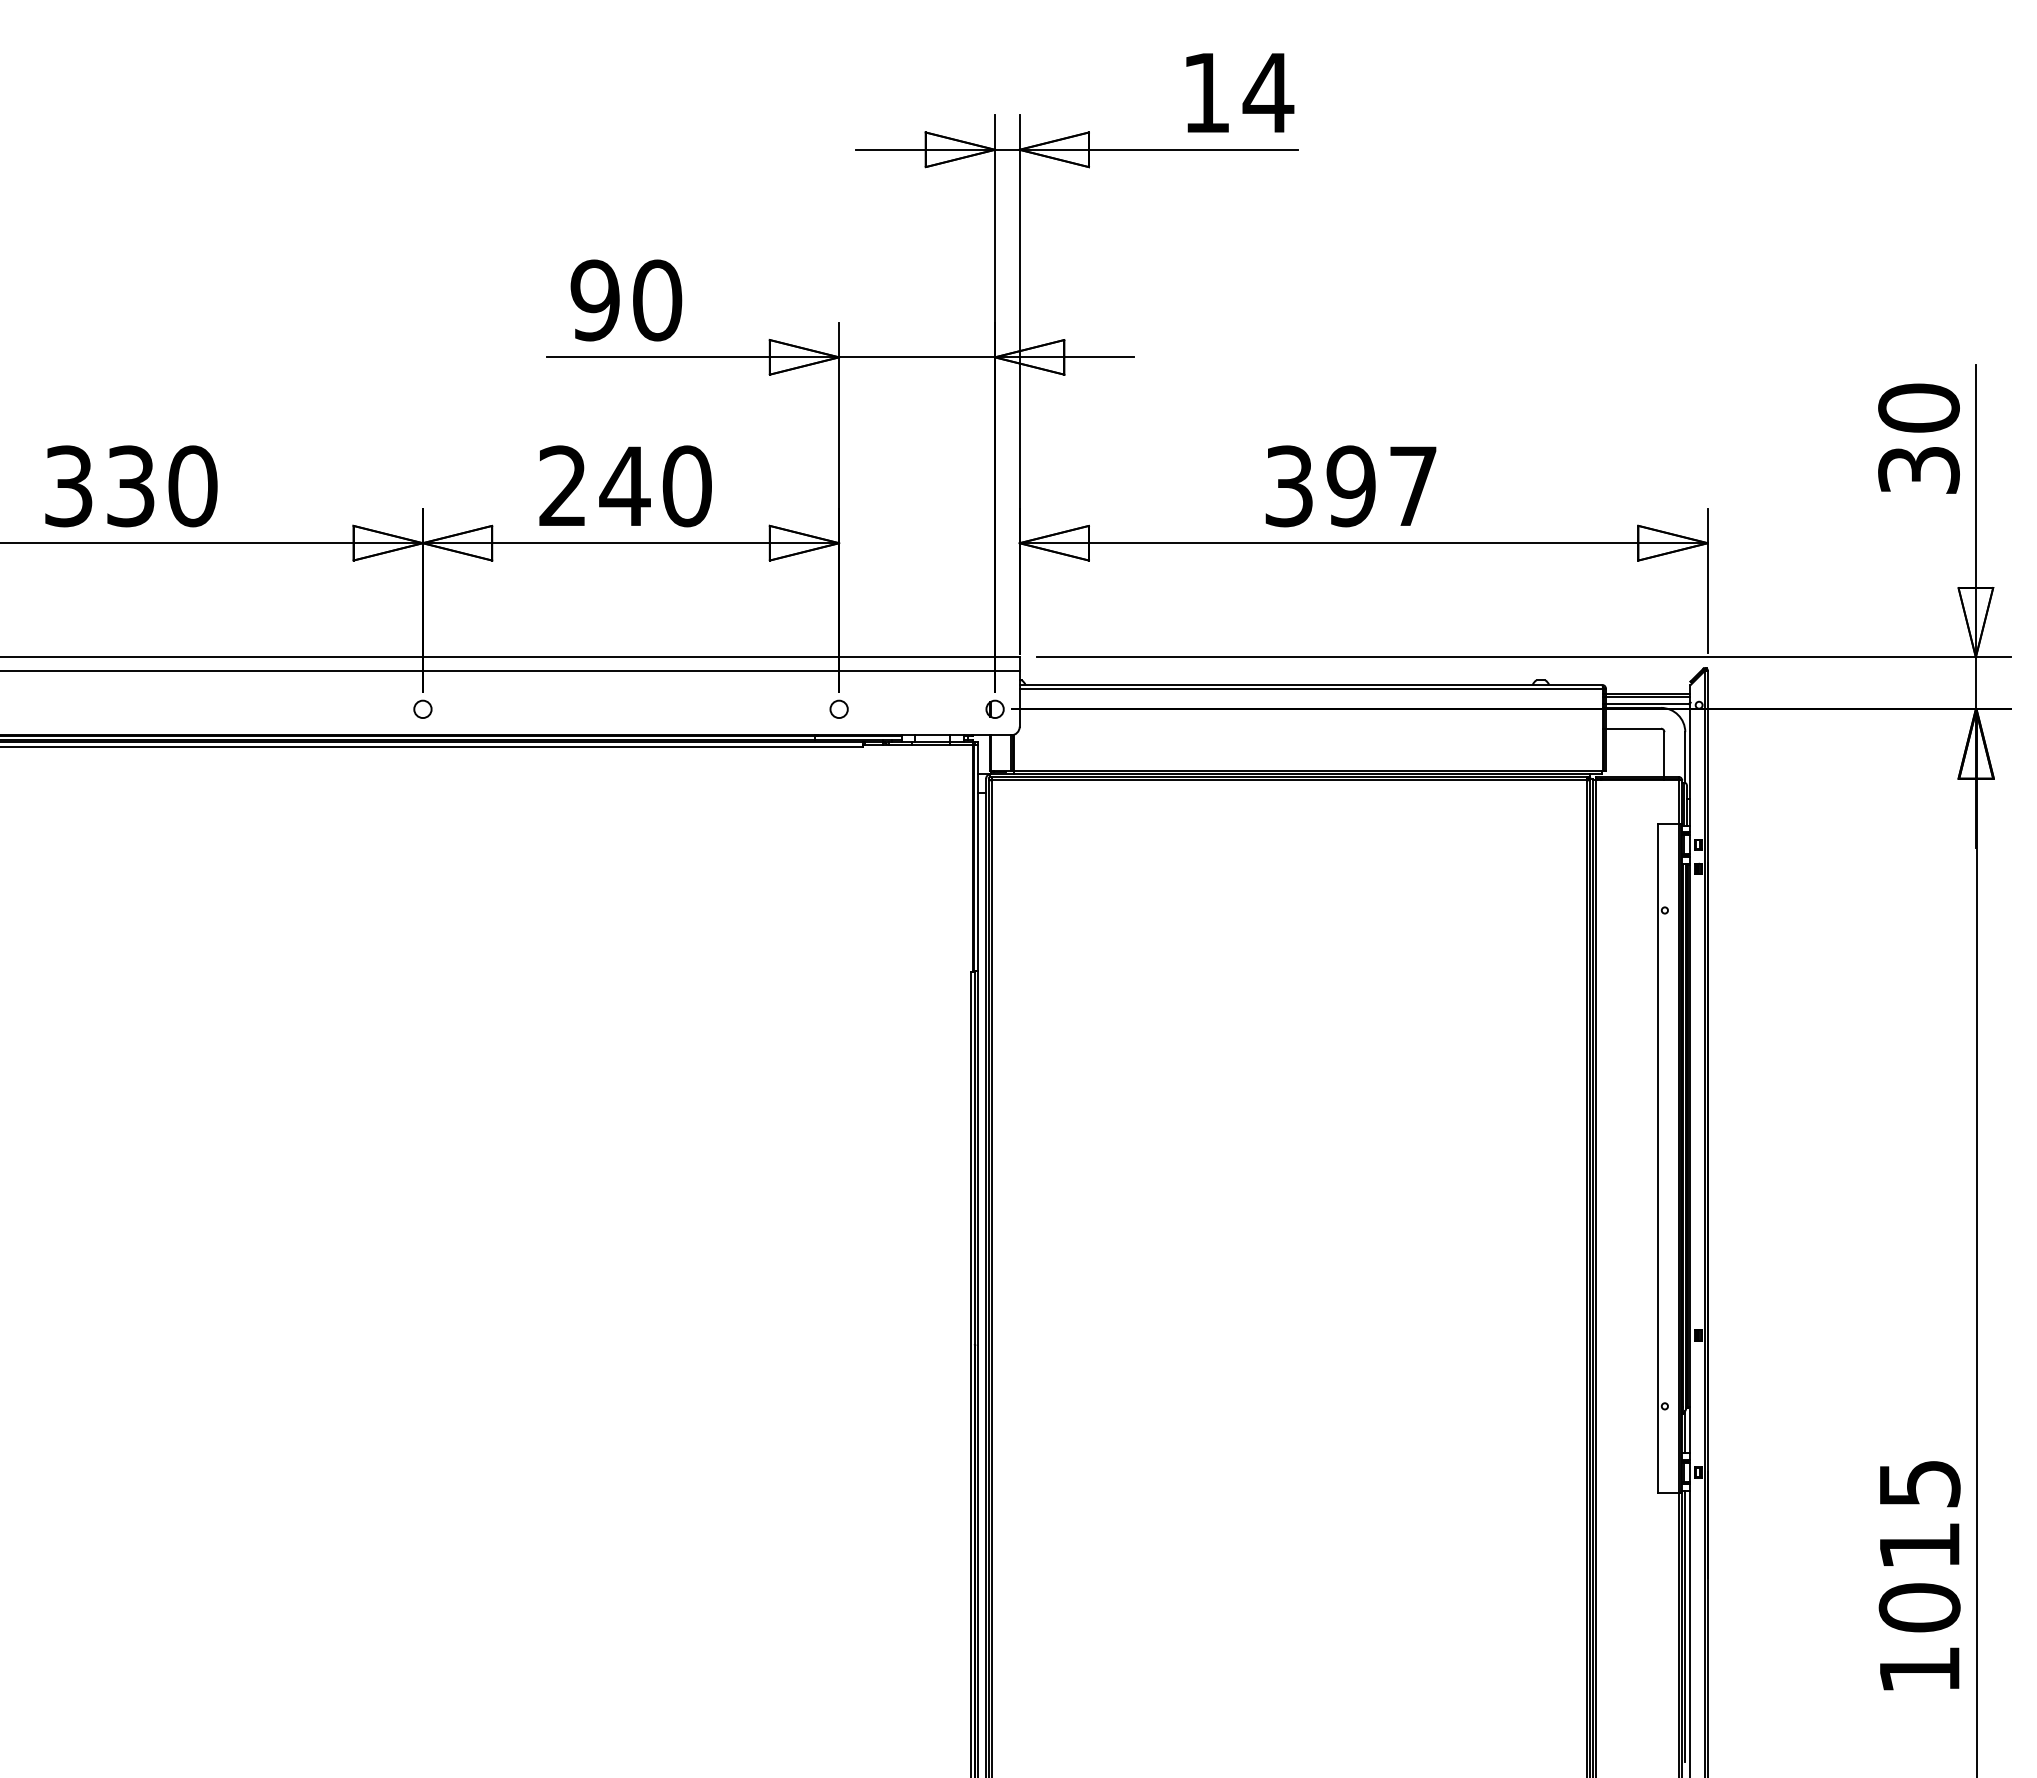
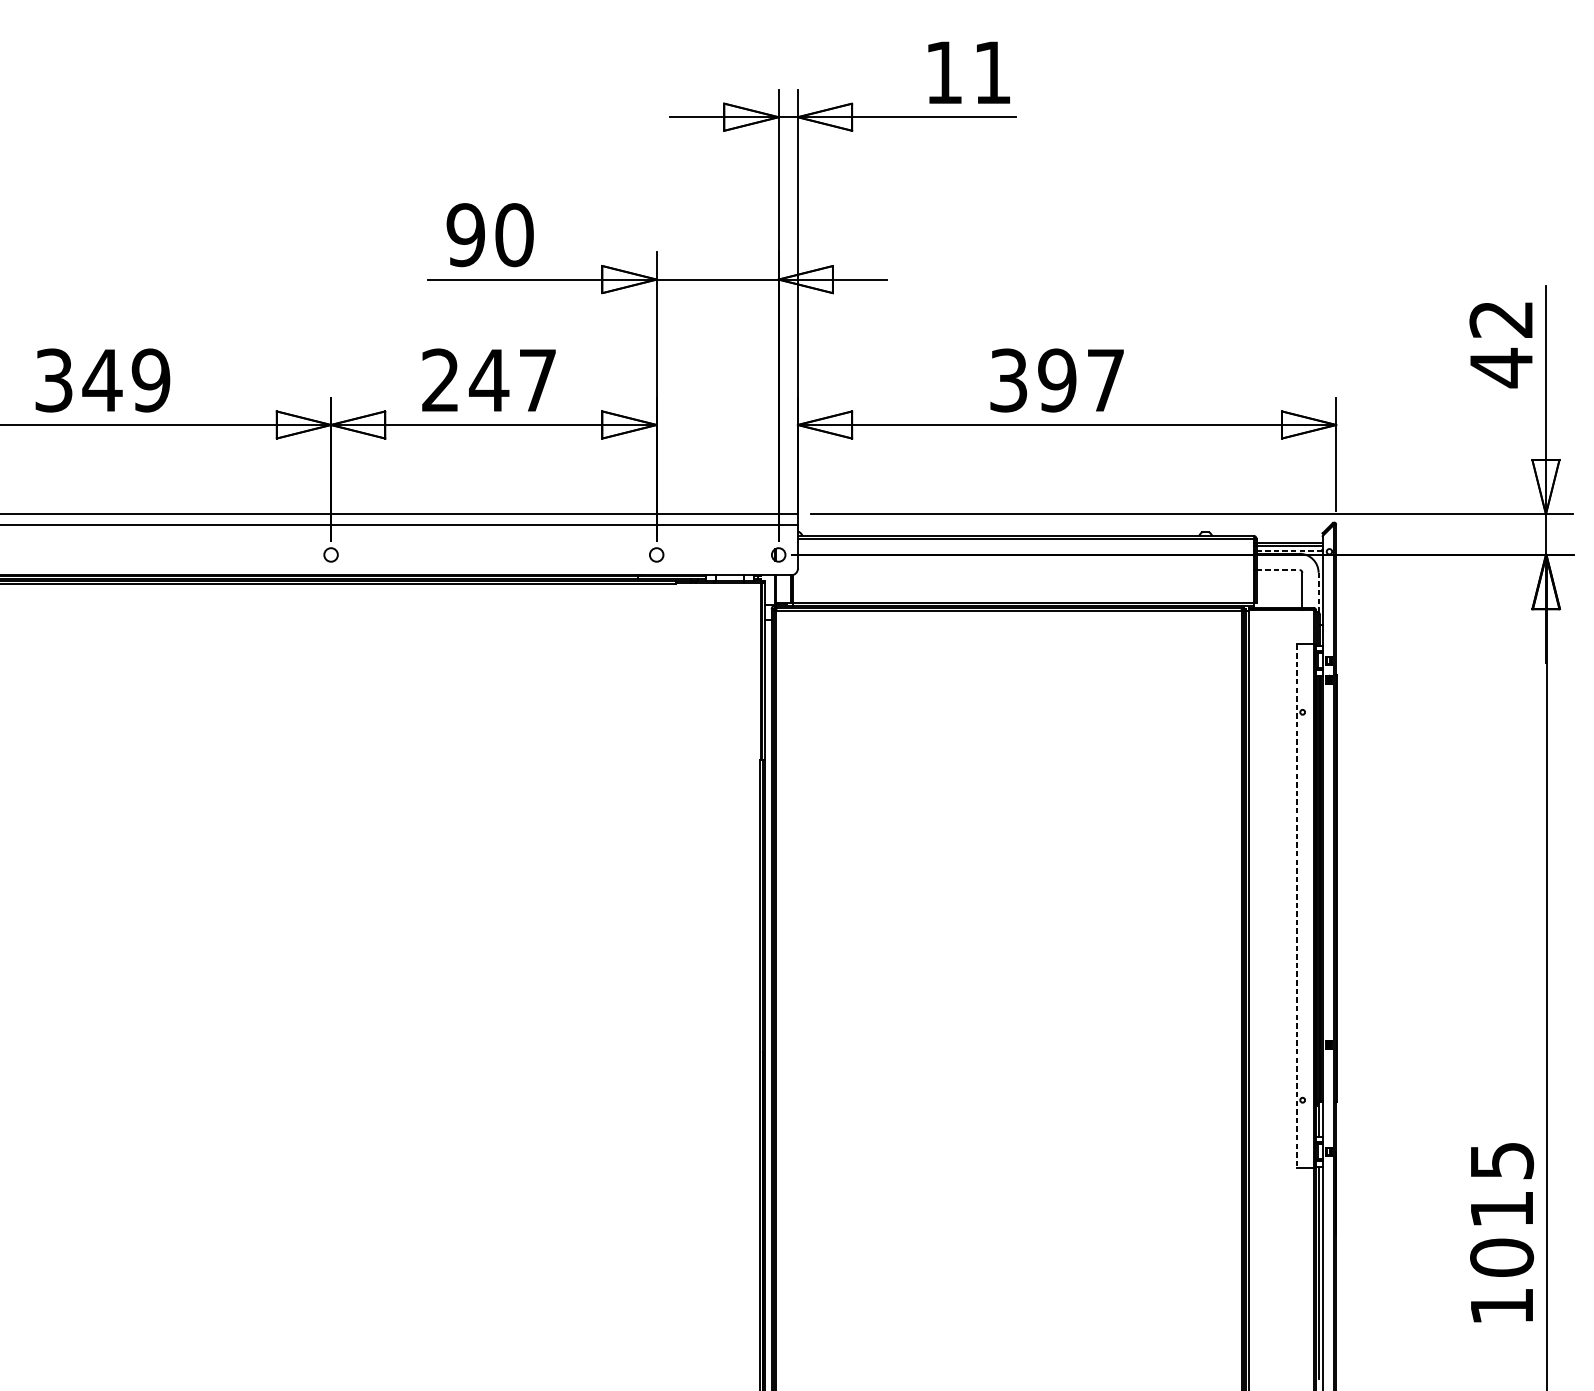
text: (1268, 92) -> (992, 72), 14 -> 11
text: (1918, 439) -> (1501, 343), 30 -> 42
text: (160, 486) -> (125, 380), 330 -> 349
text: (686, 486) -> (537, 380), 240 -> 247
line: (1648, 703) -> (1289, 550), solid -> dashed
line: (1633, 728) -> (1278, 569), solid -> dashed
line: (1685, 758) -> (1318, 593), solid -> dashed
line: (1657, 1158) -> (1296, 906), solid -> dashed

